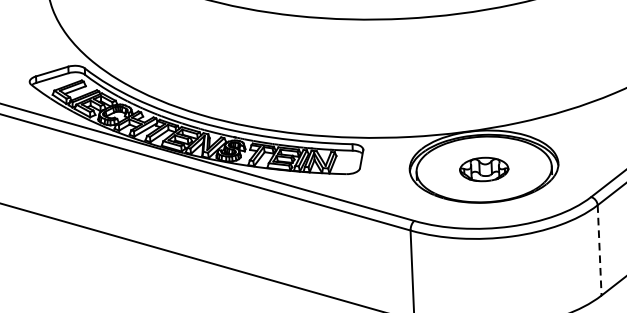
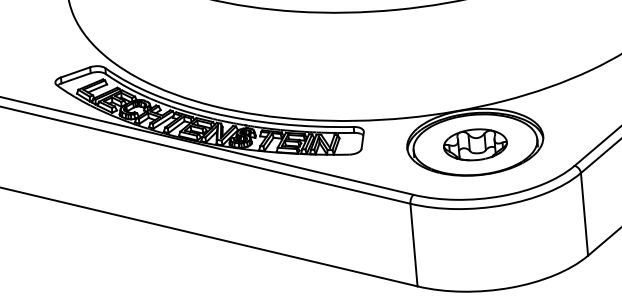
part: (484, 169) -> (475, 144), size x1.43
line: (599, 250) -> (584, 214), dashed -> solid

